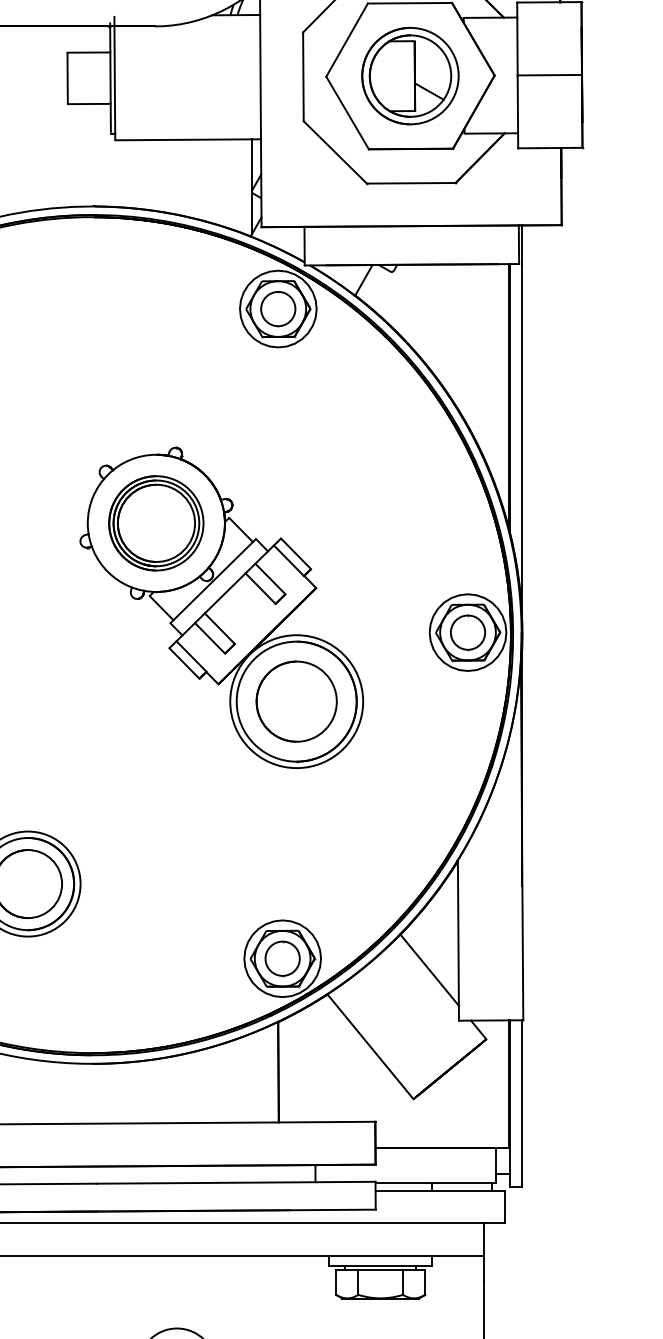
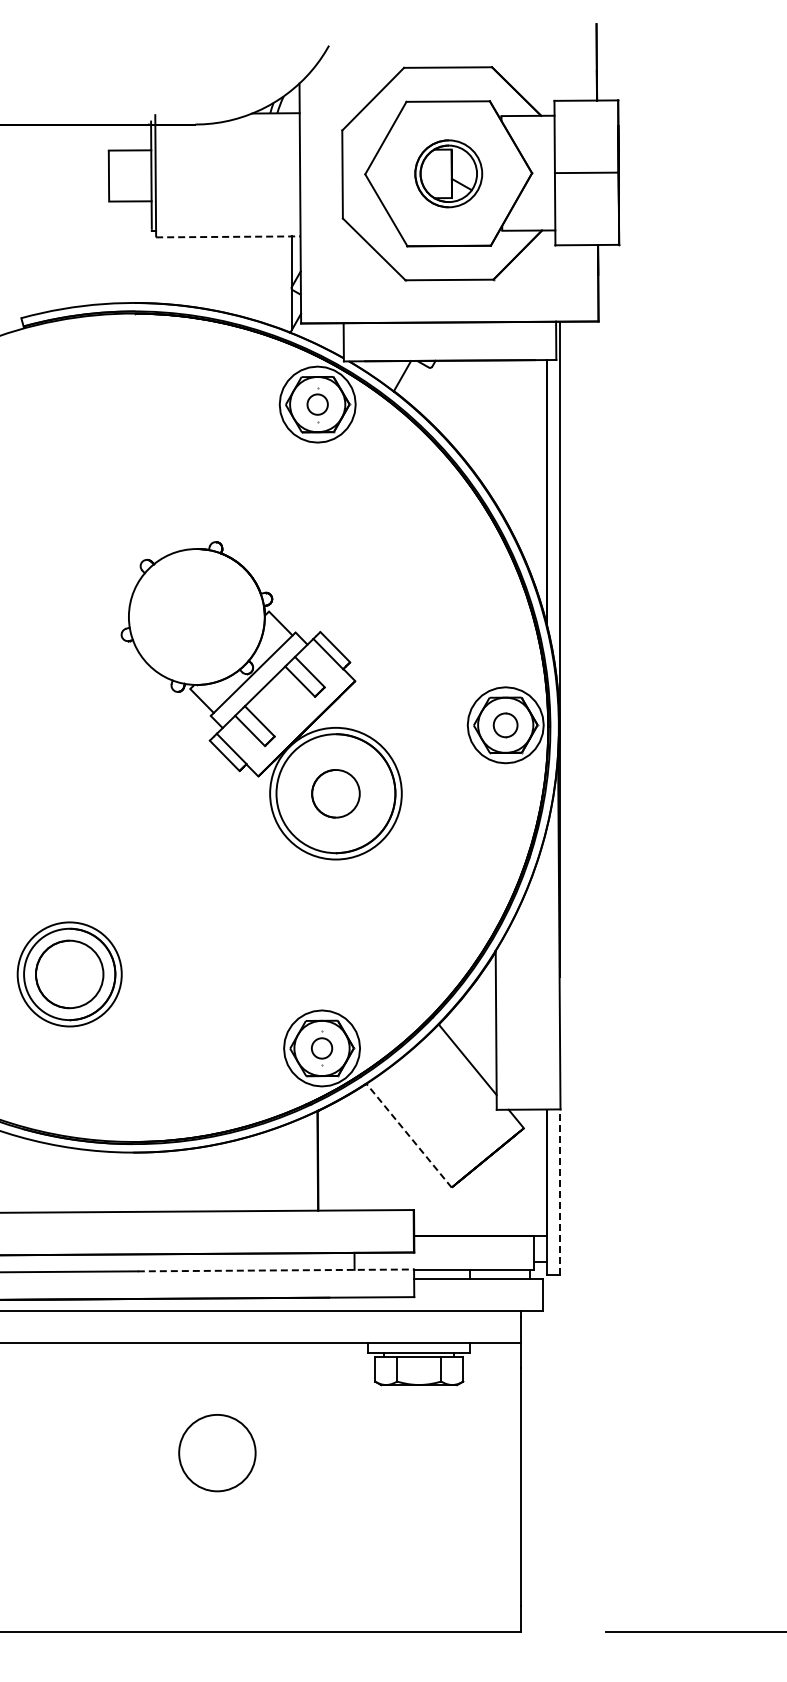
part: (410, 75) -> (448, 173), size x0.7
line: (188, 139) -> (228, 236), solid -> dashed
circle: (278, 308) -> (317, 404), size x0.6
part: (155, 522) -> (196, 616), removed
part: (467, 632) -> (505, 725), size x0.7
circle: (296, 701) -> (335, 793), size x0.6
circle: (283, 958) -> (322, 1048), size x0.6
line: (369, 1046) -> (408, 1135), solid -> dashed
line: (522, 1104) -> (559, 1192), solid -> dashed
line: (236, 1182) -> (276, 1270), solid -> dashed

